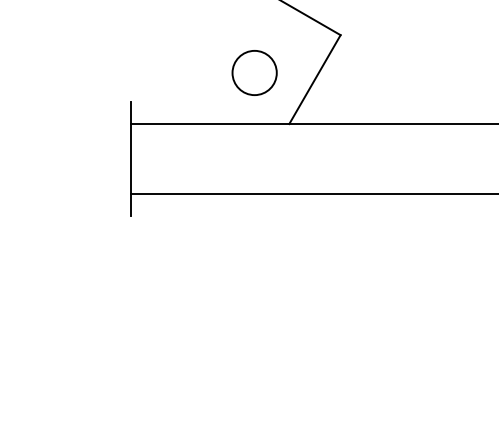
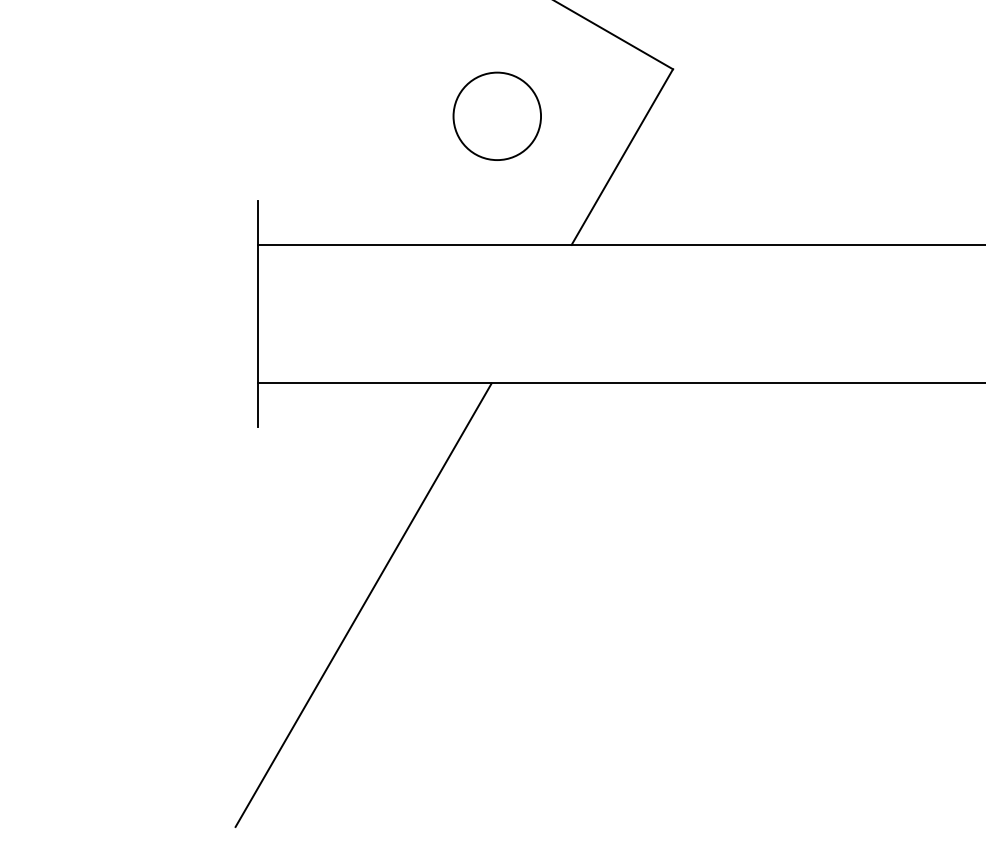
circle: (254, 72) -> (496, 115), moved
line: (183, 306) -> (362, 605), added

